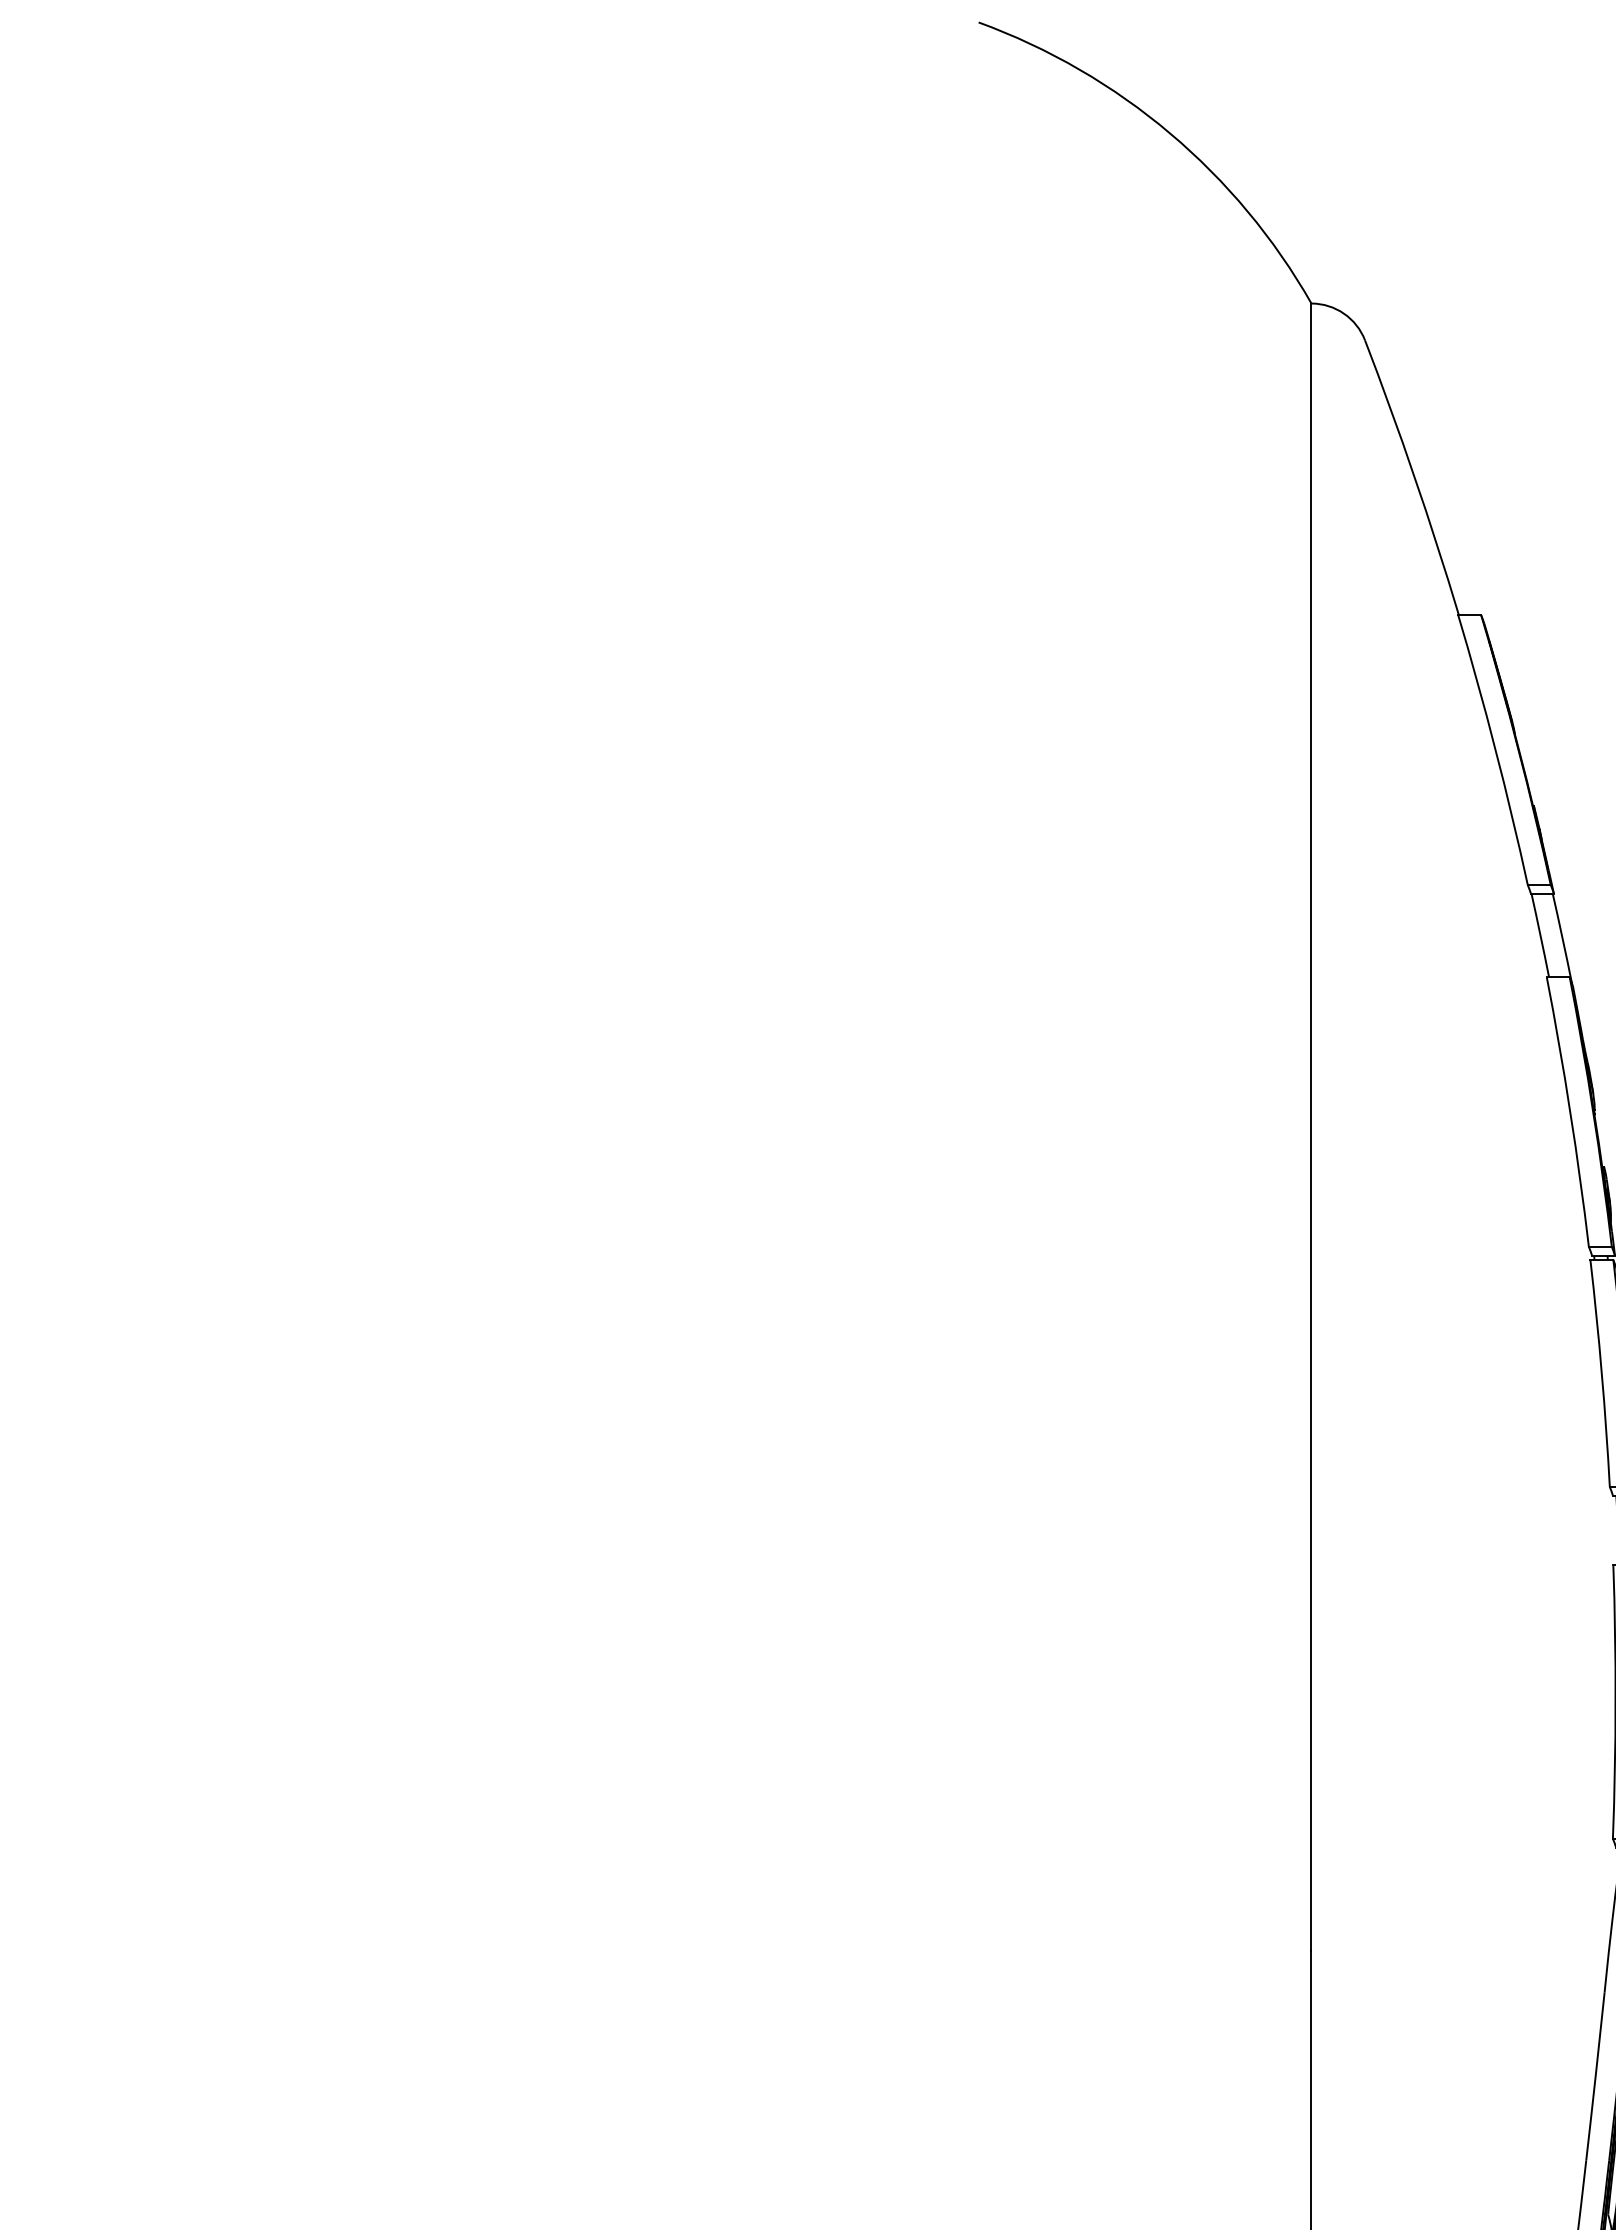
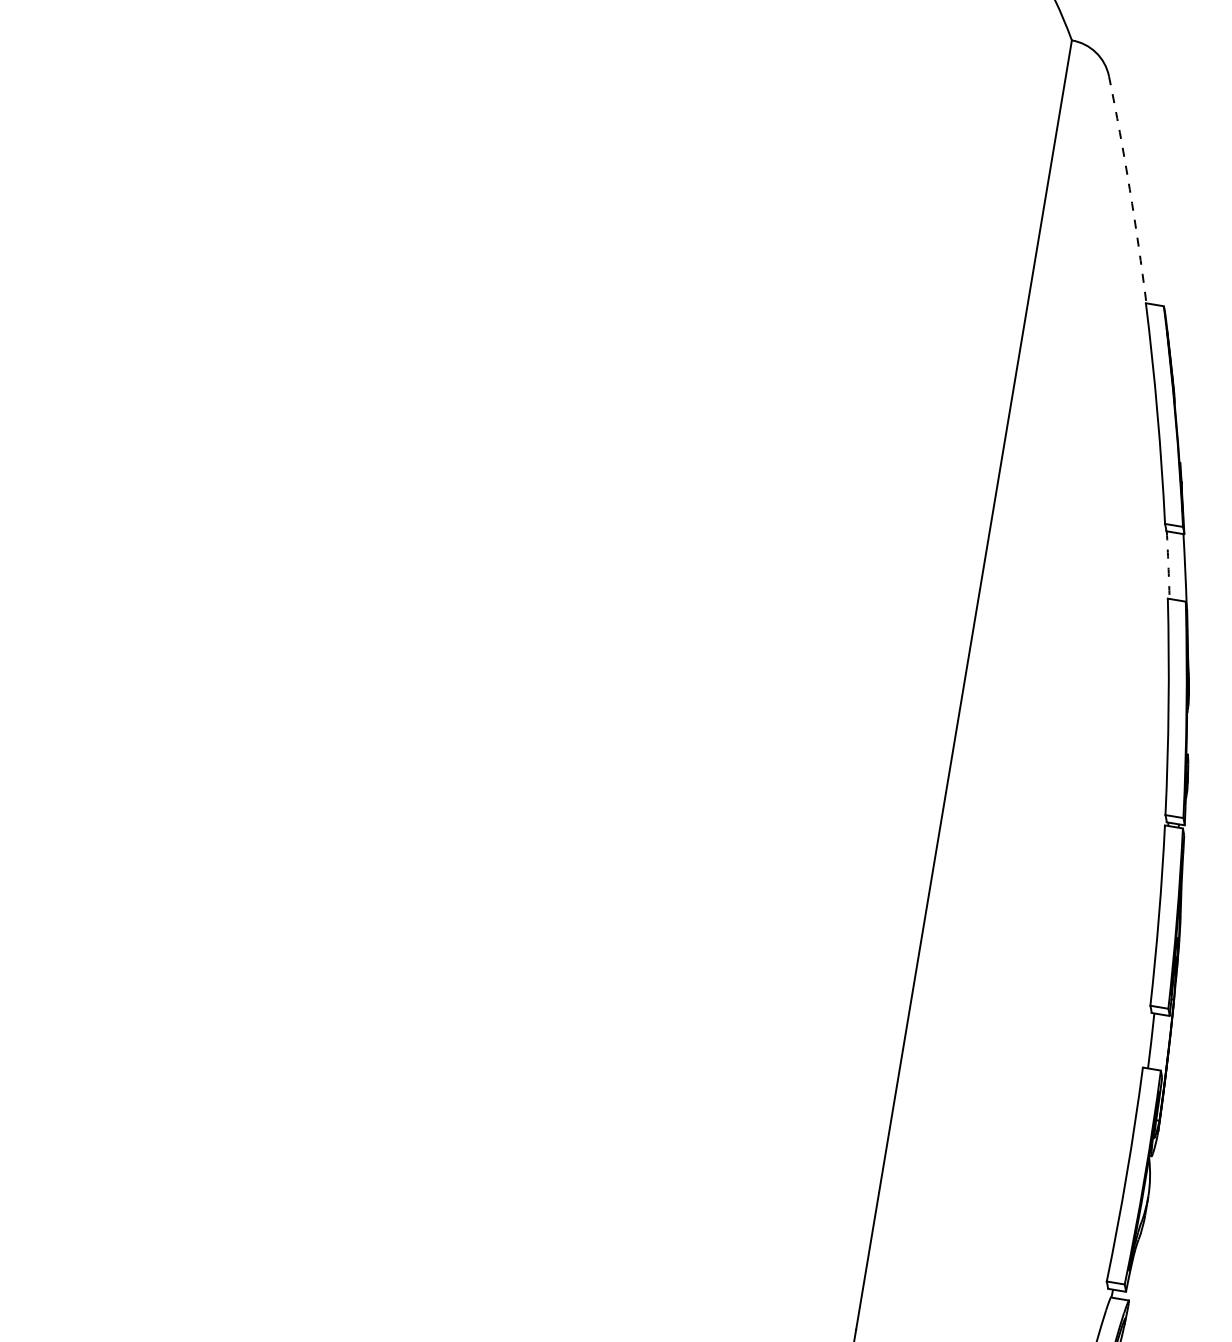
arc: (1414, 476) -> (1129, 189), solid -> dashed
arc: (1540, 935) -> (1168, 565), solid -> dashed

